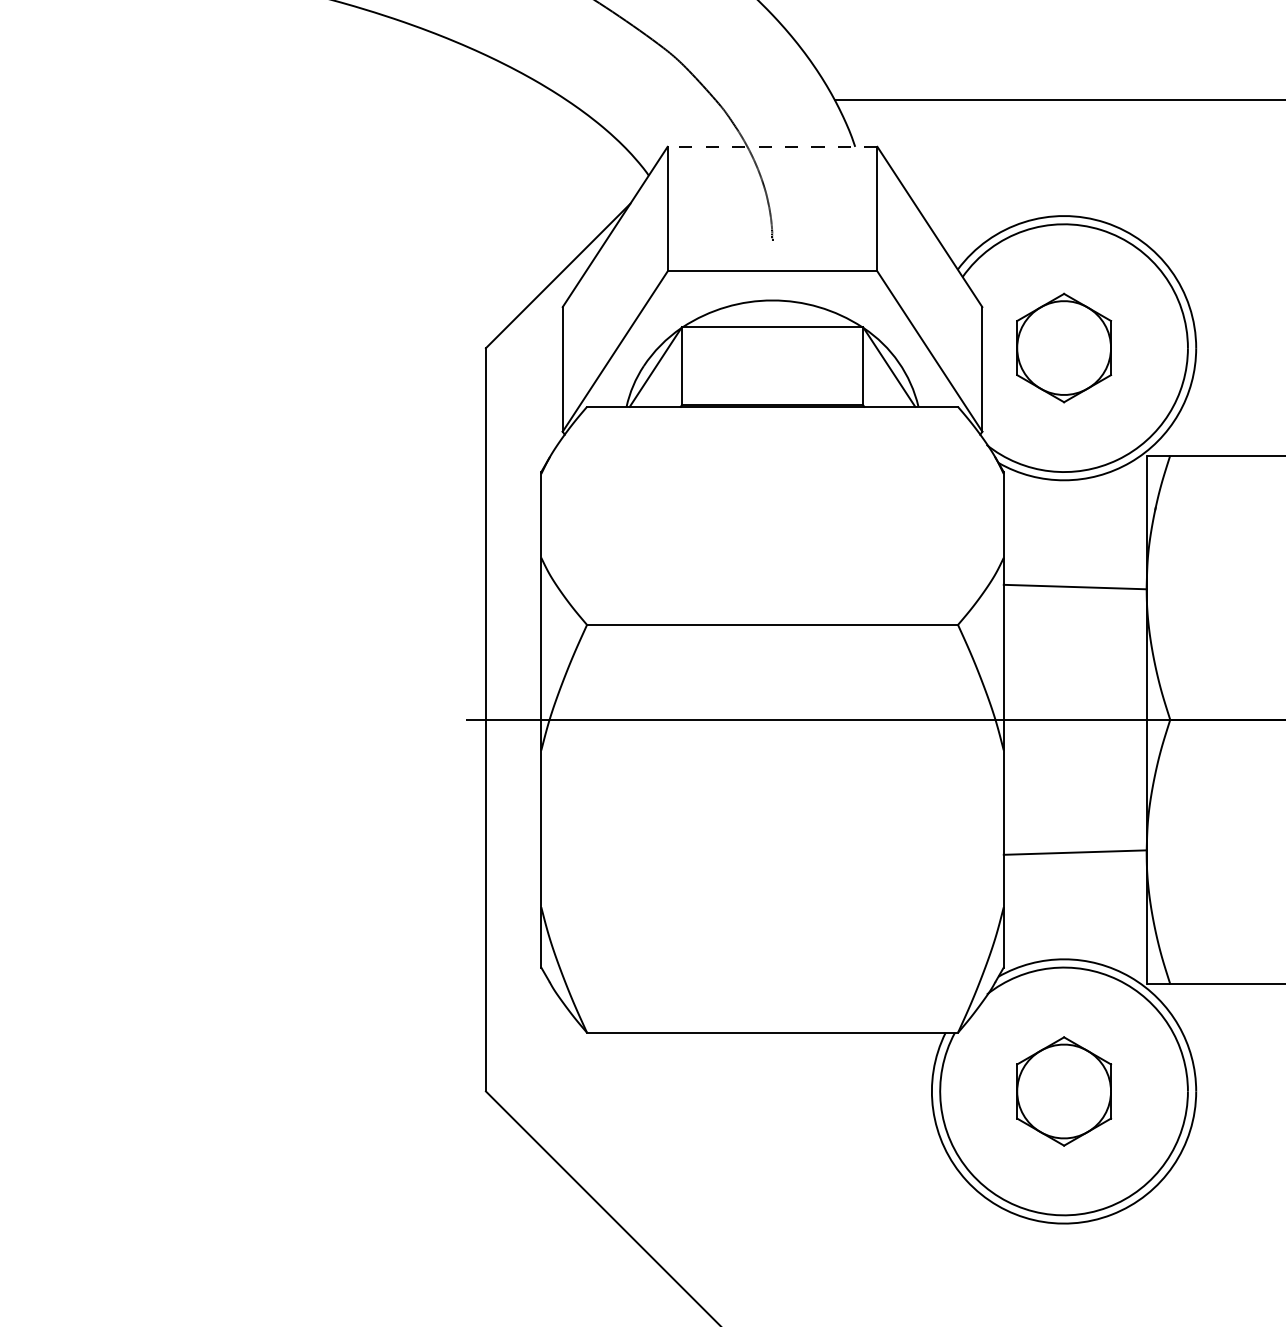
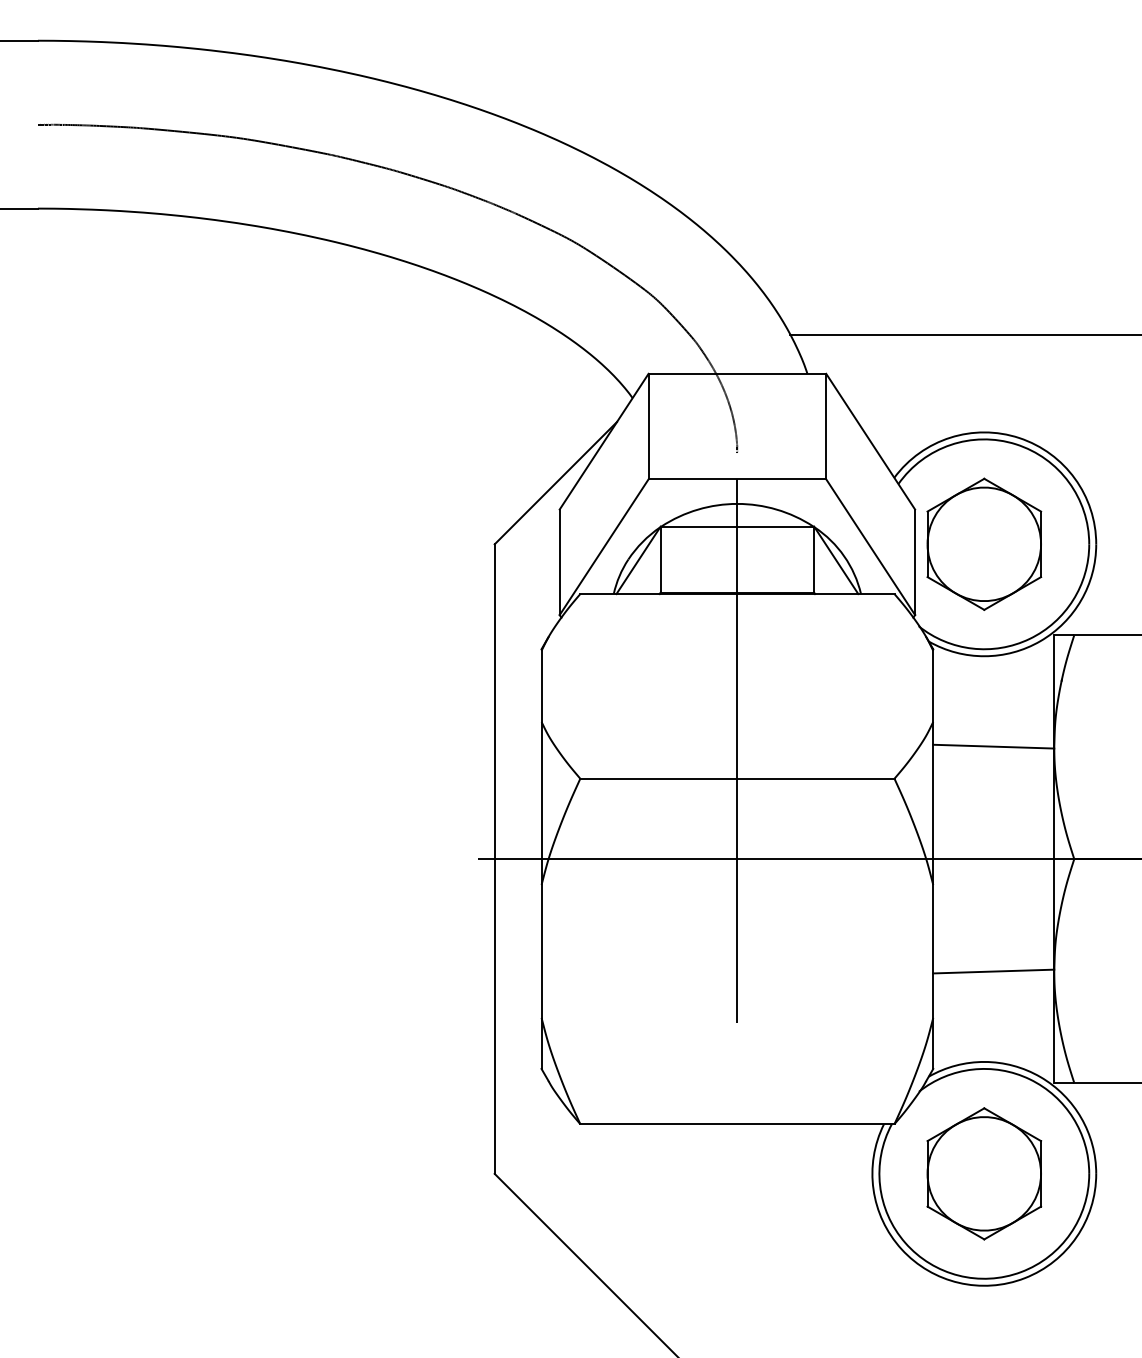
line: (772, 146) -> (737, 373), dashed -> solid
part: (1064, 347) -> (984, 543), size x1.43
line: (772, 591) -> (737, 750), added
part: (1064, 1091) -> (984, 1173), size x1.43

